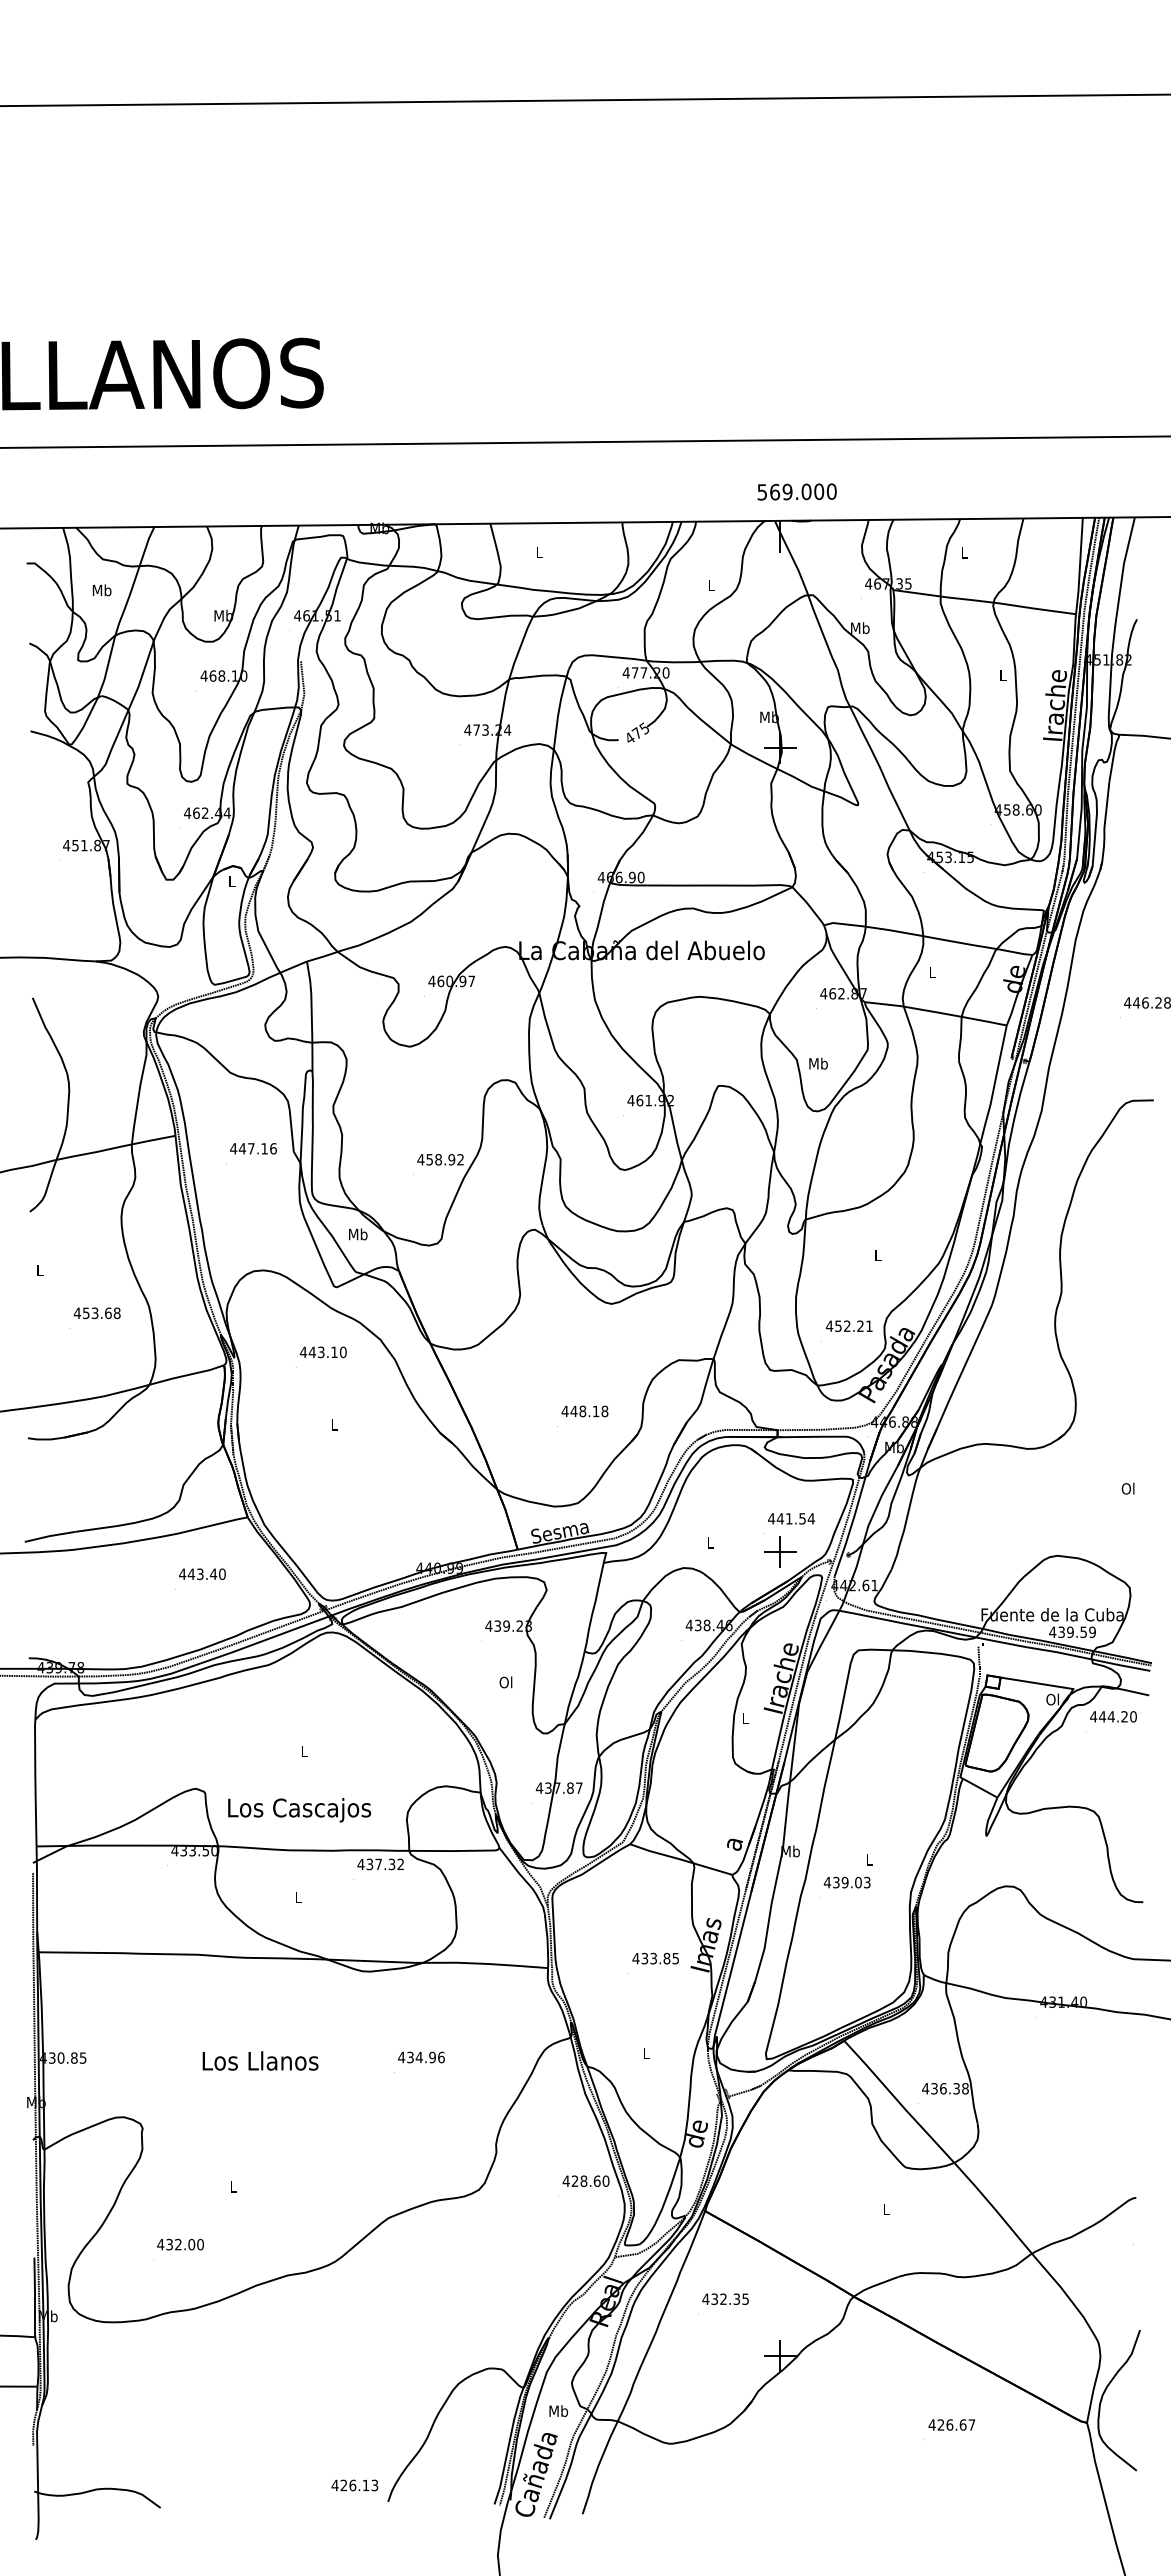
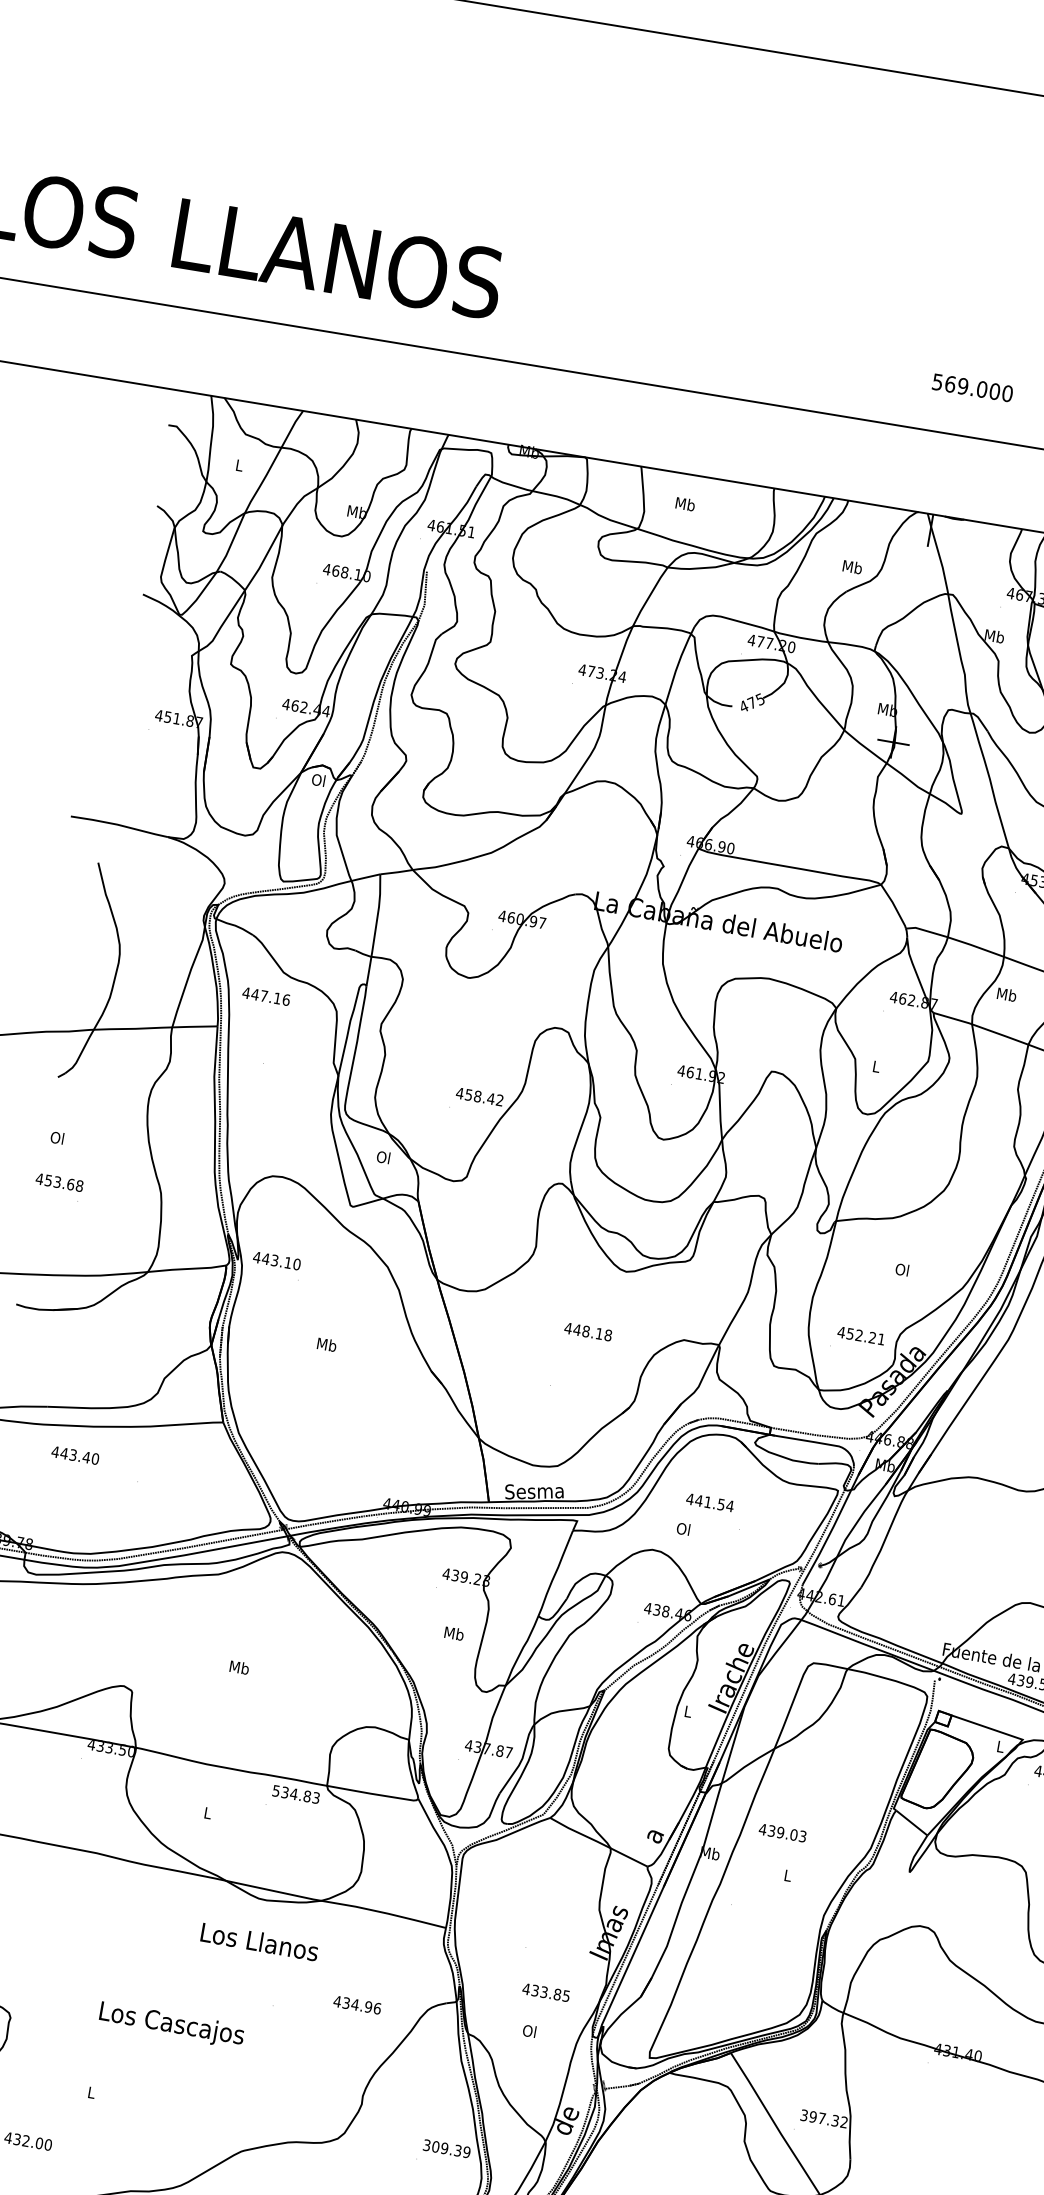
text: (796, 491) -> (972, 387), moved
text: (539, 552) -> (685, 504), L -> Mb
text: (711, 585) -> (852, 567), L -> Mb
text: (101, 590) -> (238, 465), Mb -> L
text: (231, 880) -> (318, 779), L -> Ol
text: (932, 972) -> (1006, 995), L -> Mb
text: (818, 1063) -> (876, 1066), Mb -> L
text: (253, 1148) -> (266, 996), moved
text: (451, 1159) -> (490, 1098), 458.92 -> 458.42
text: (358, 1234) -> (384, 1157), Mb -> Ol
text: (877, 1255) -> (902, 1269), L -> Ol
text: (39, 1270) -> (57, 1137), L -> Ol
text: (96, 1313) -> (58, 1182), moved
text: (322, 1352) -> (276, 1260), moved
text: (584, 1411) -> (587, 1331), moved
text: (334, 1424) -> (326, 1344), L -> Mb
text: (791, 1518) -> (710, 1502), moved
text: (709, 1542) -> (682, 1528), L -> Ol
part: (780, 1551) -> (752, 1550), removed
text: (202, 1573) -> (75, 1454), moved
text: (506, 1682) -> (454, 1633), Ol -> Mb
text: (1052, 1699) -> (999, 1746), Ol -> L
text: (304, 1751) -> (239, 1667), L -> Mb
text: (299, 1810) -> (171, 2025), moved
text: (380, 1864) -> (295, 1794), 437.32 -> 534.83
text: (846, 1882) -> (781, 1832), moved
text: (655, 1958) -> (546, 1992), moved
text: (645, 2053) -> (528, 2030), L -> Ol
text: (421, 2057) -> (357, 2005), moved
text: (260, 2060) -> (259, 1941), moved
text: (945, 2088) -> (824, 2118), 436.38 -> 397.32
text: (585, 2180) -> (446, 2147), 428.60 -> 309.39

